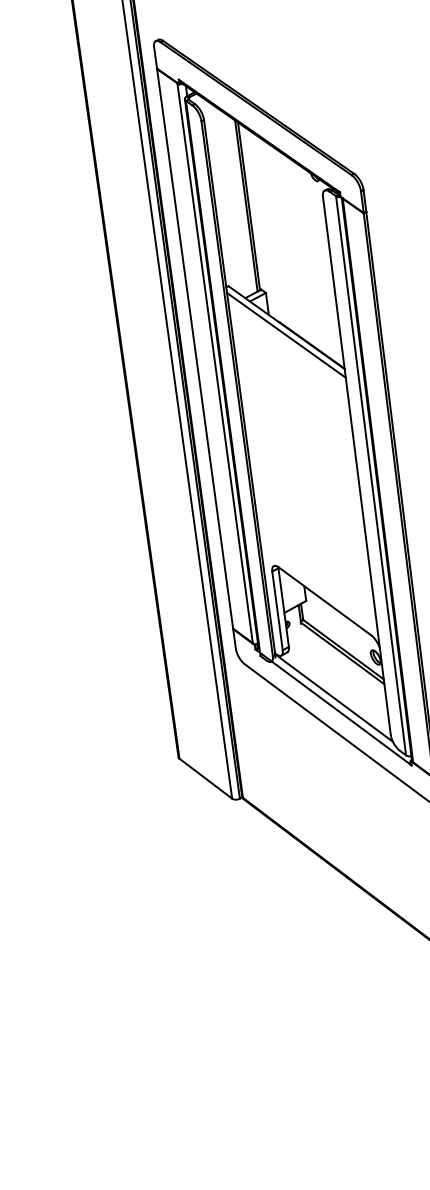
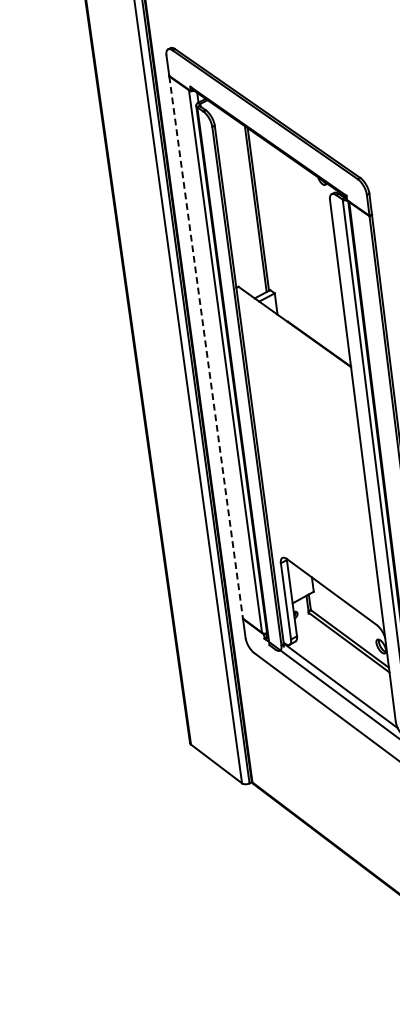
line: (286, 335) -> (294, 334), removed
line: (195, 349) -> (206, 348), solid -> dashed

